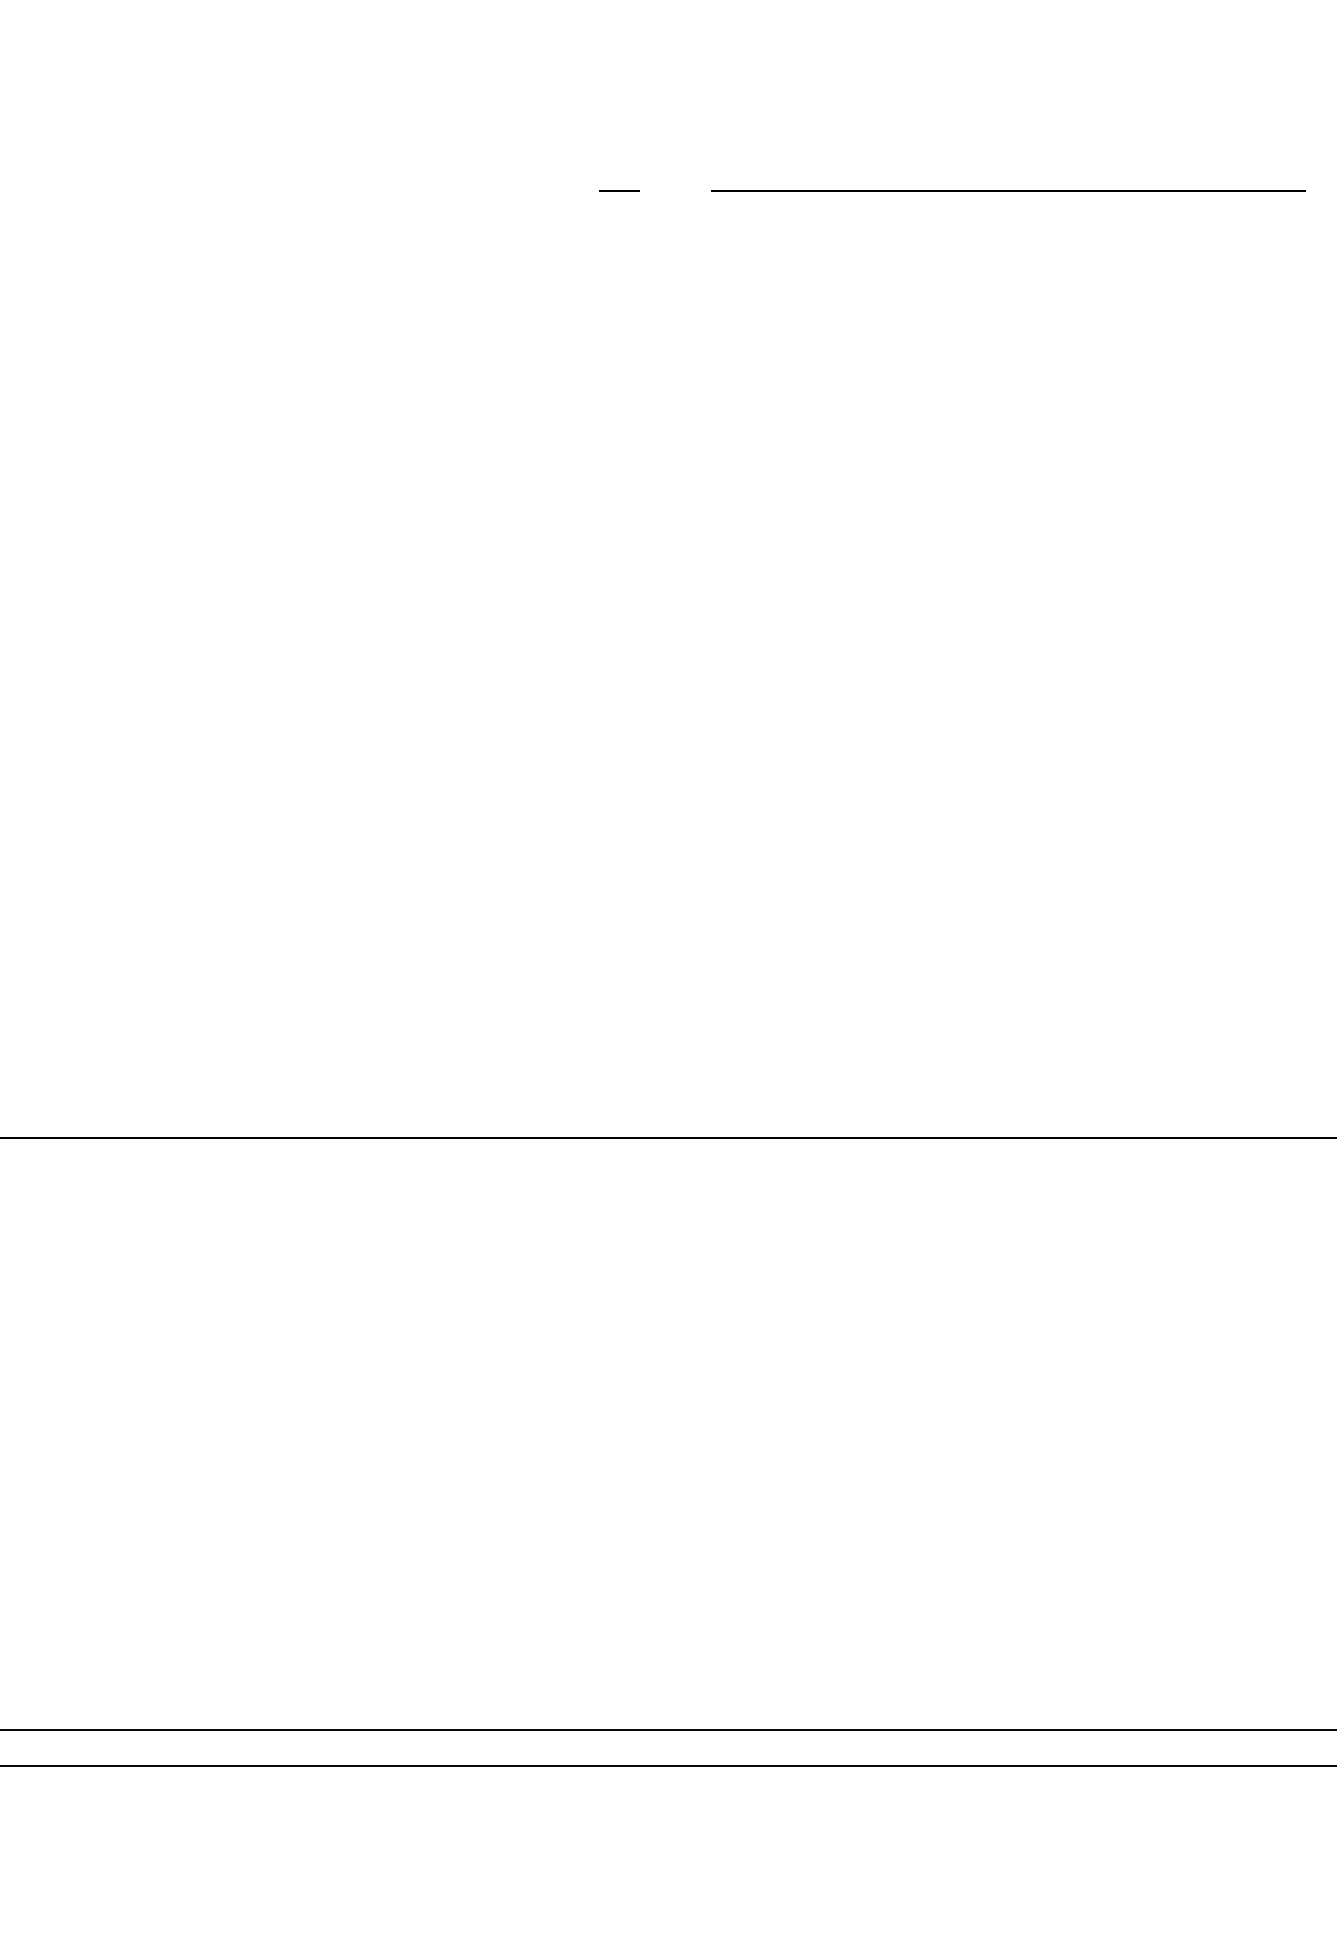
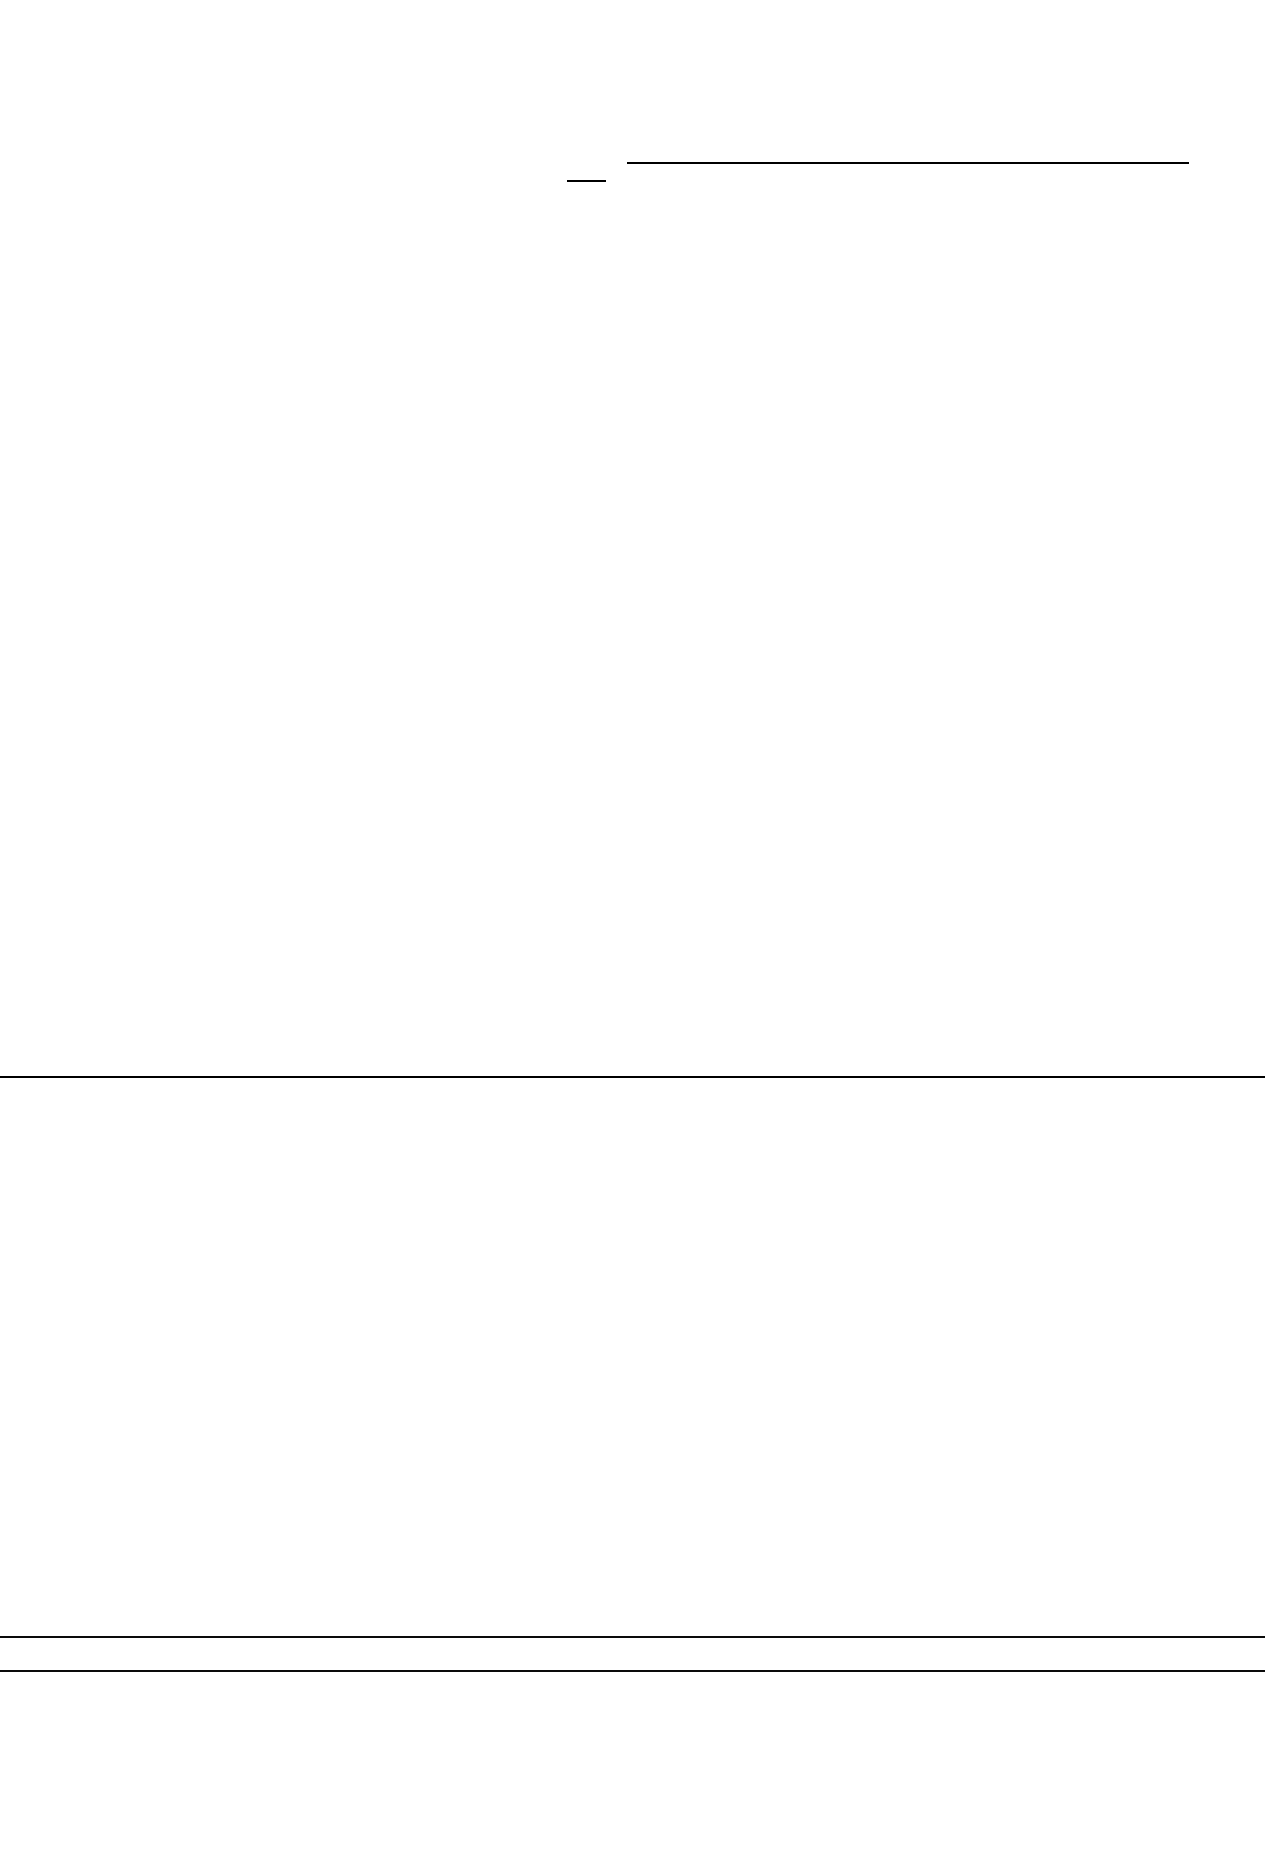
line: (1007, 190) -> (907, 162), moved

